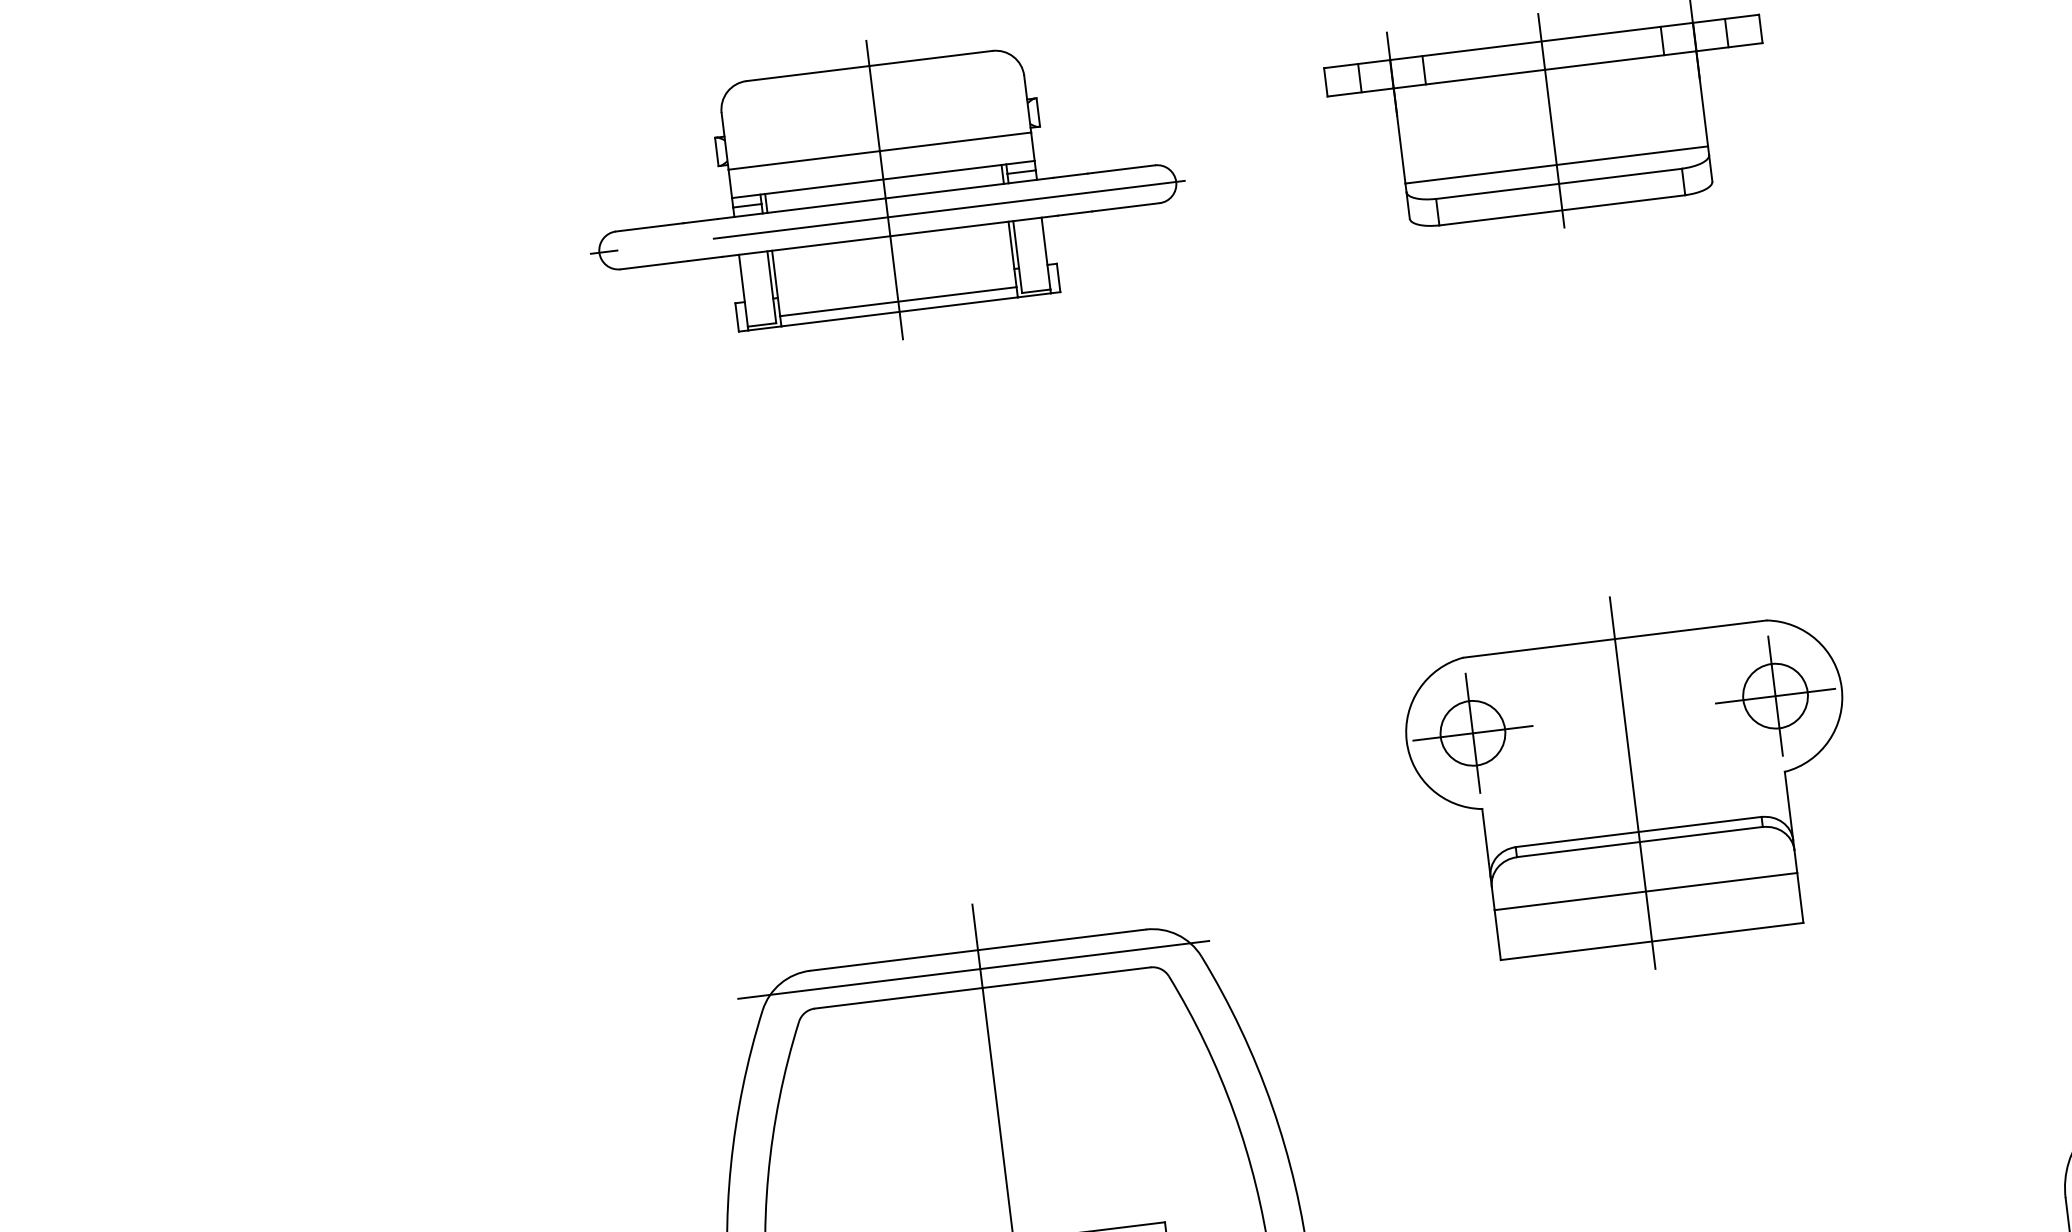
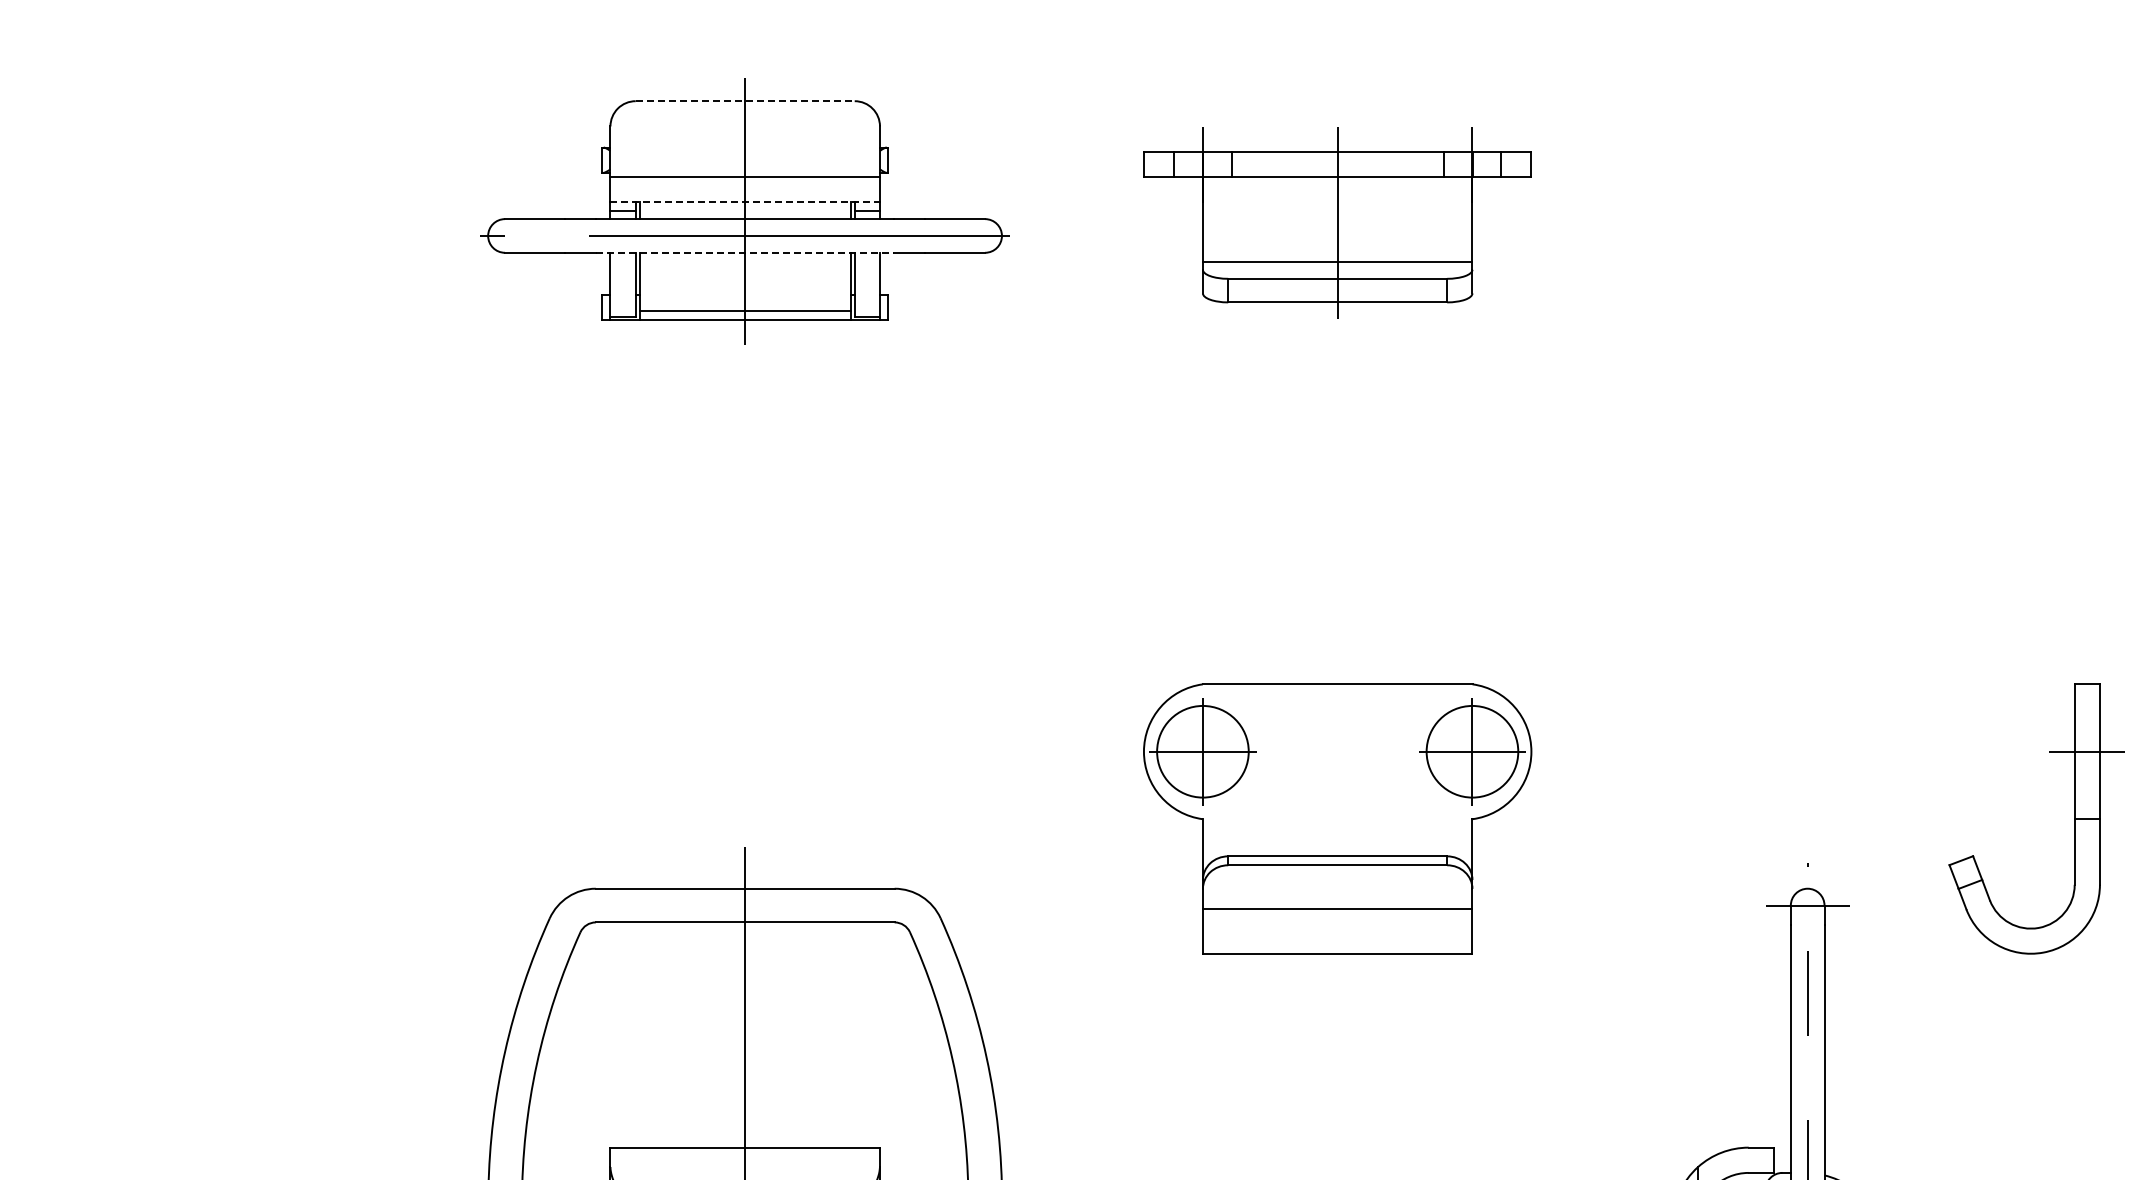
line: (869, 66) -> (745, 101), solid -> dashed
line: (883, 179) -> (745, 202), solid -> dashed
line: (890, 235) -> (745, 252), solid -> dashed
circle: (1775, 695) -> (1472, 751), size x1.6
circle: (1472, 733) -> (1202, 751), size x1.6
line: (1632, 782) -> (1337, 812), removed
line: (981, 968) -> (746, 905), removed

